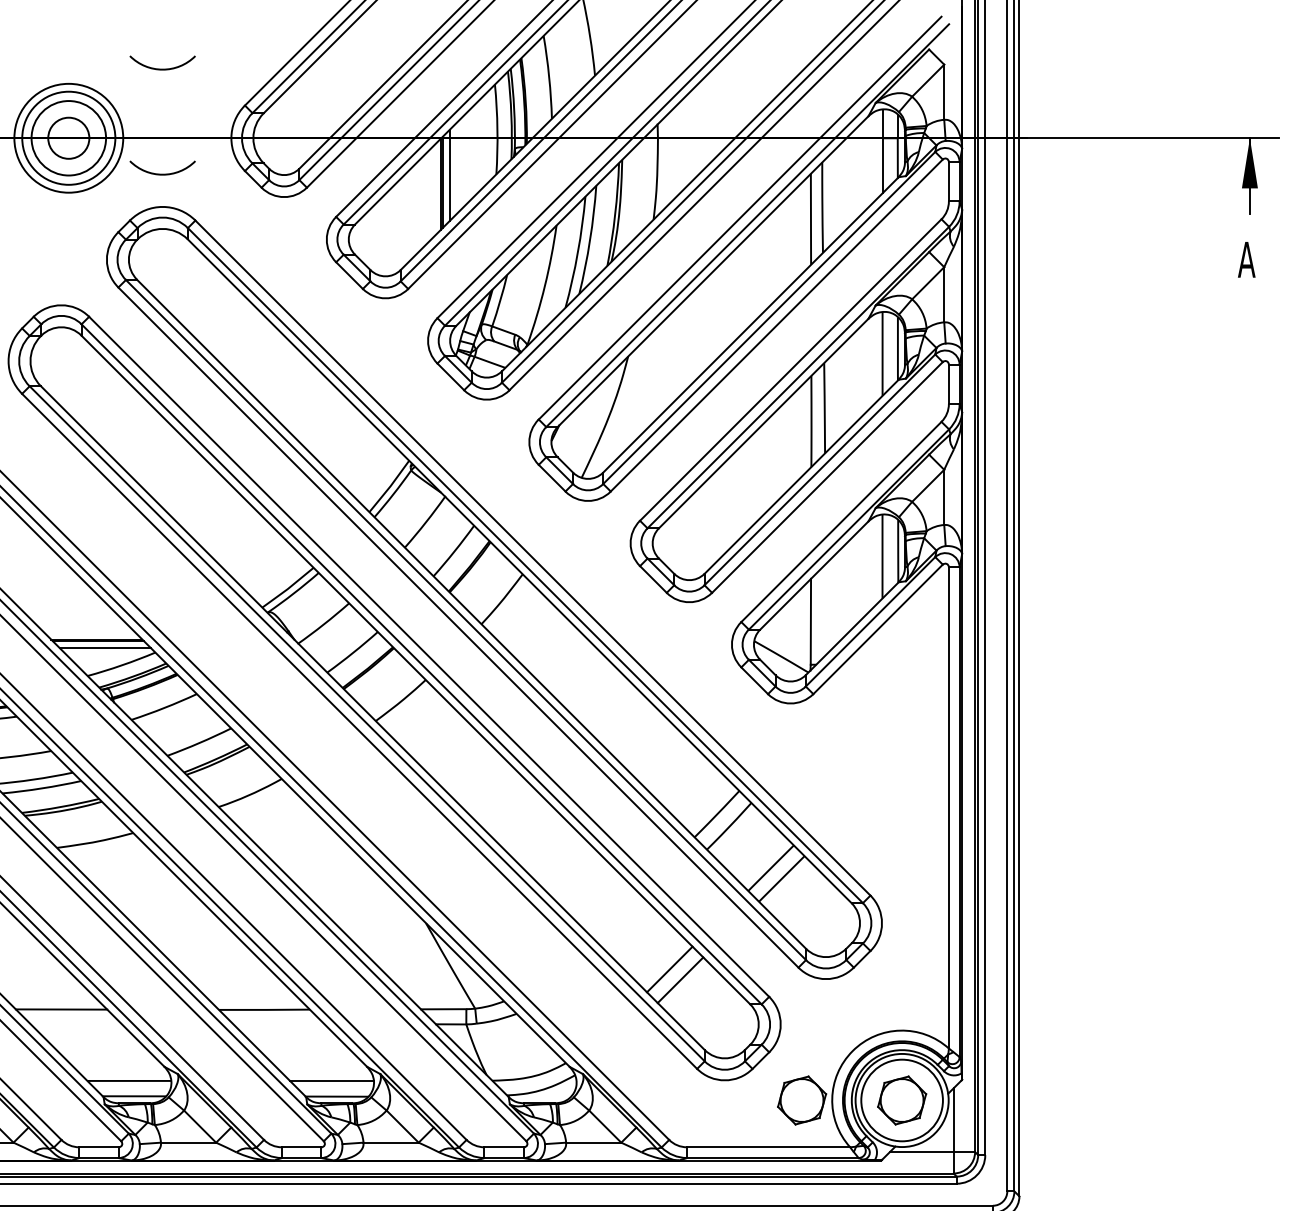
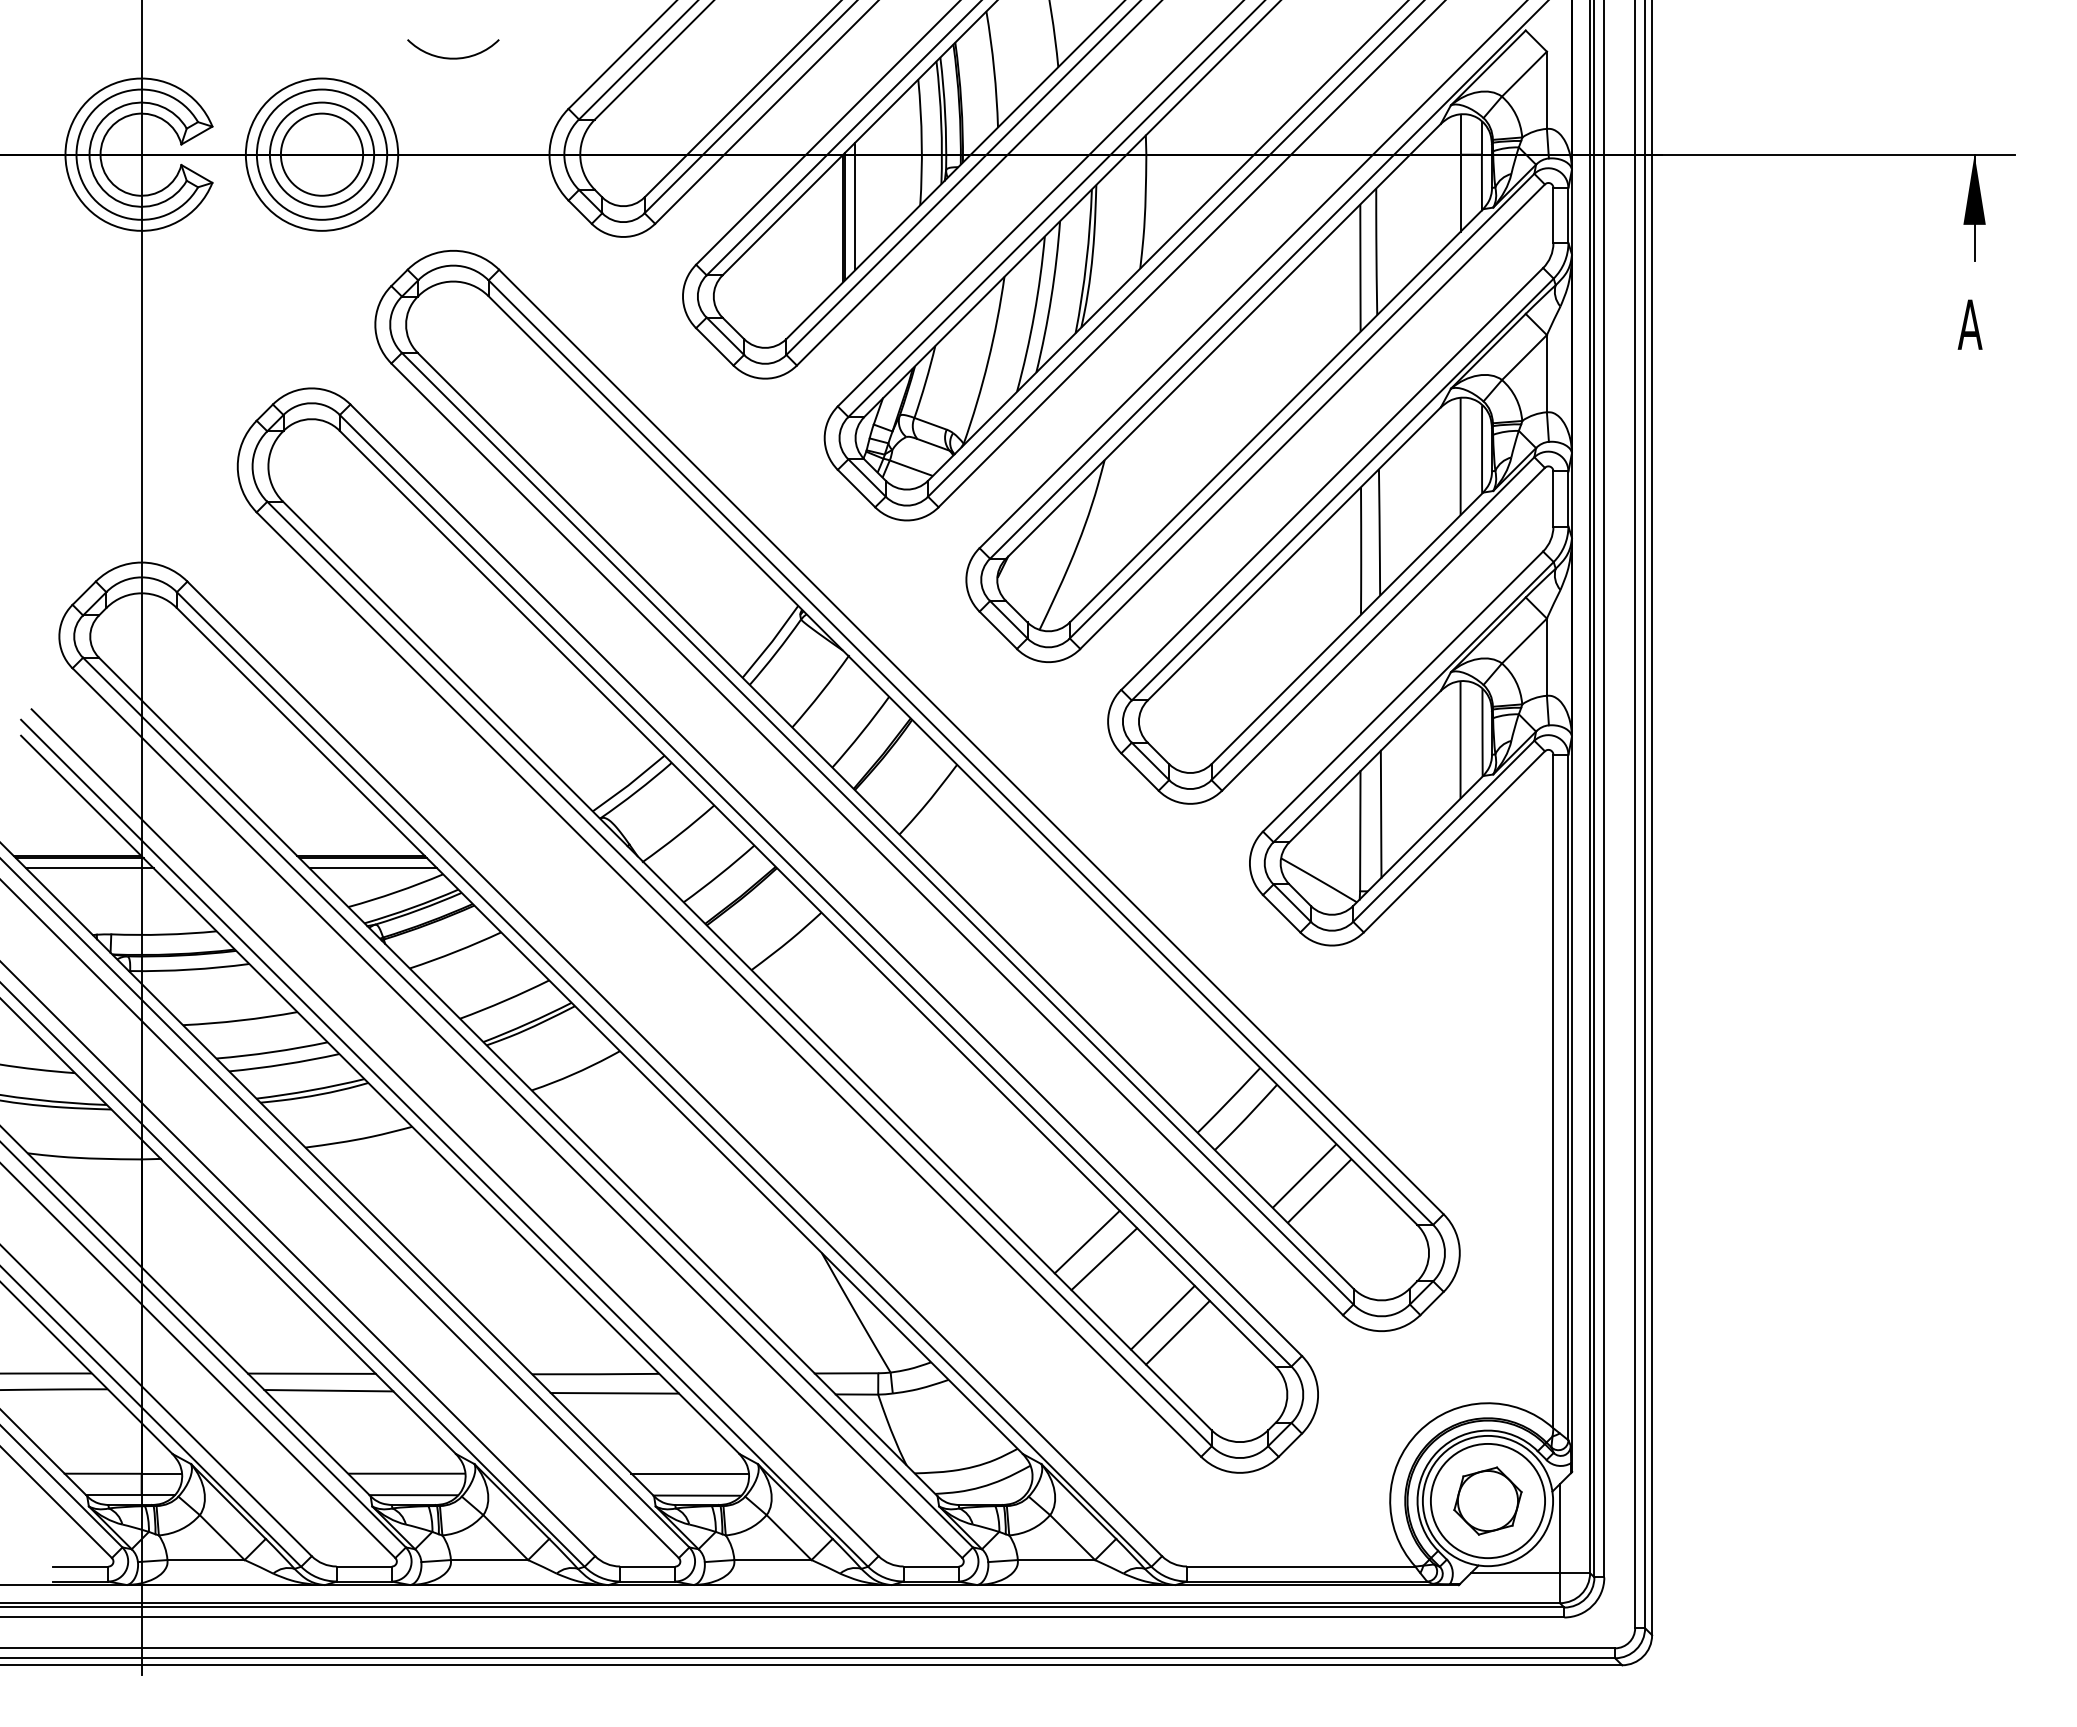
circle: (68, 138) -> (321, 154), size x1.43
curve: (162, 173) -> (453, 204), removed
line: (825, 609) -> (1380, 813), added
line: (615, 915) -> (1086, 1241), added
line: (628, 927) -> (1104, 1259), added
line: (73, 1021) -> (328, 1390), added
line: (277, 1023) -> (614, 1393), added
part: (801, 1100) -> (1347, 1500), removed

